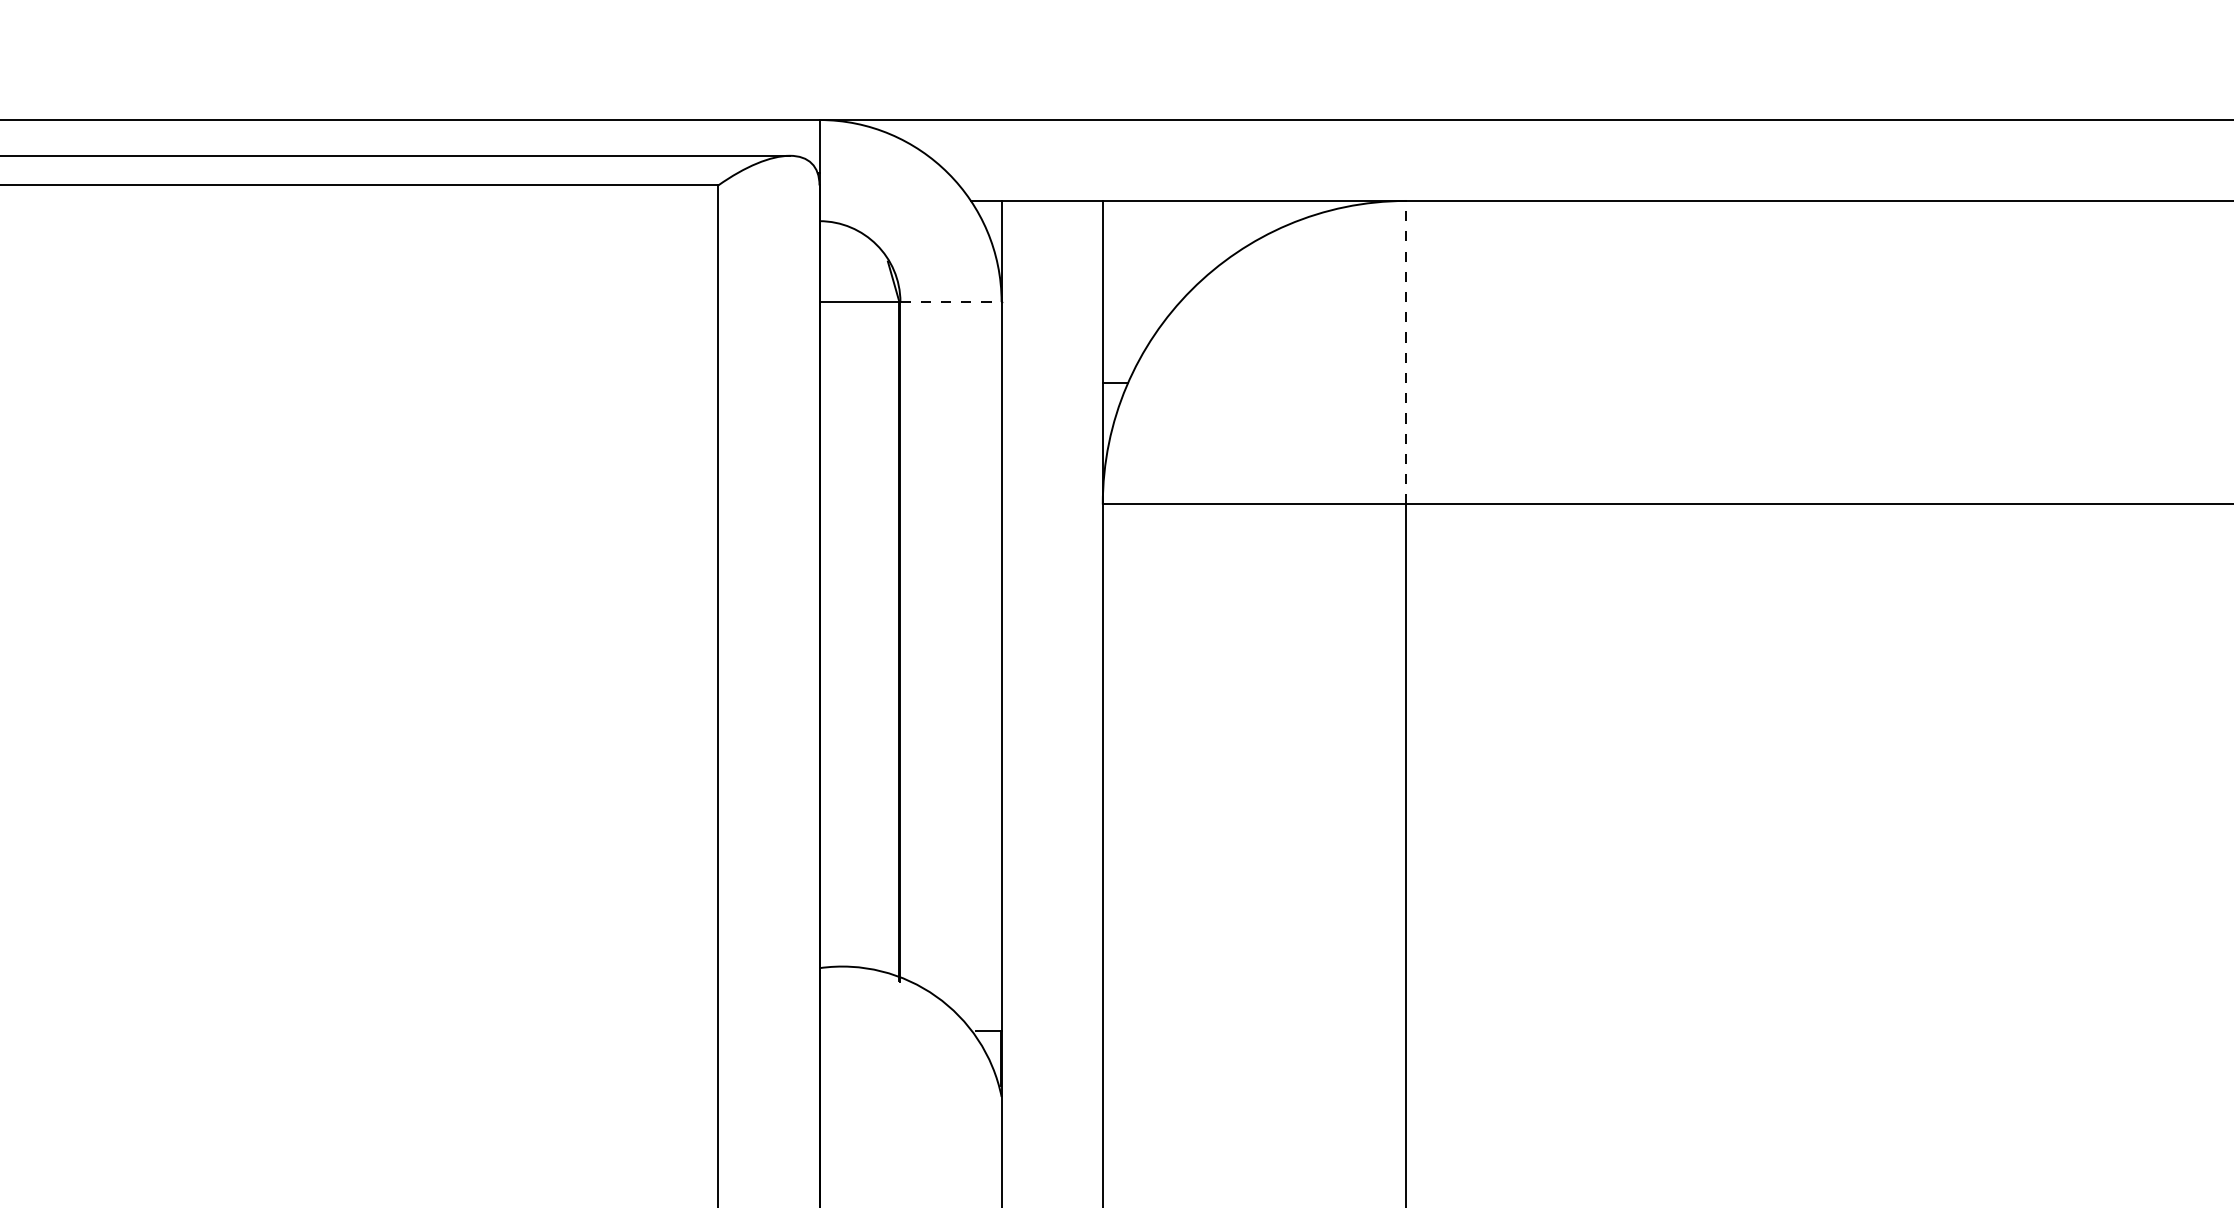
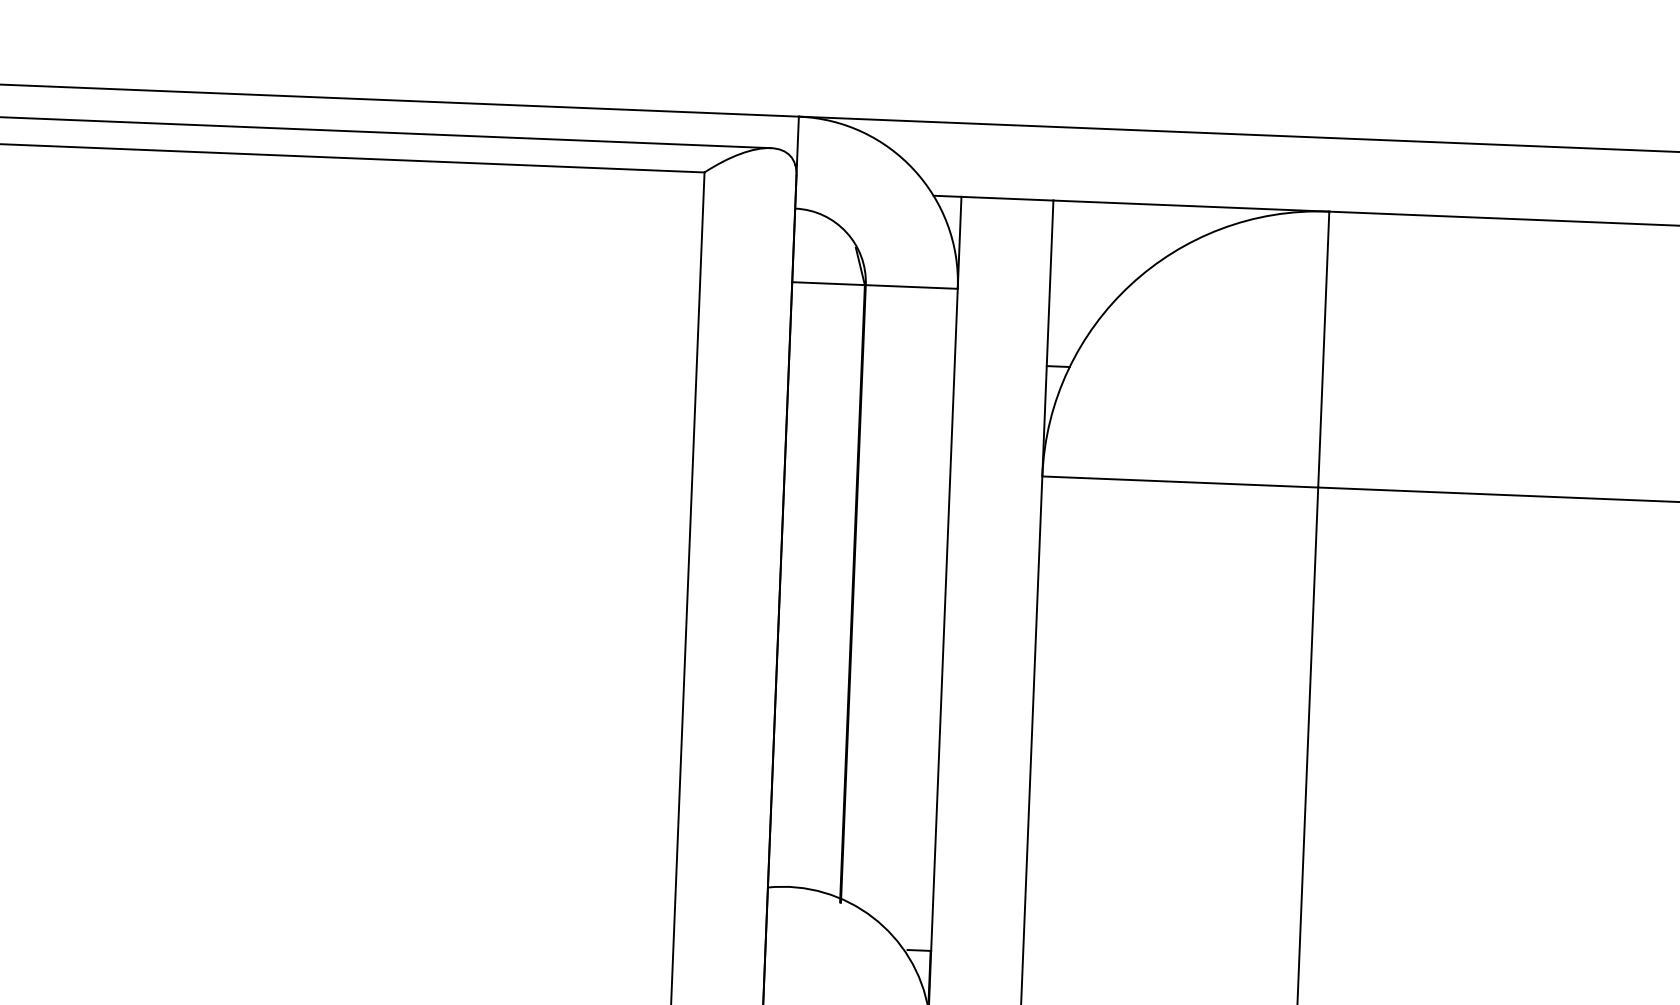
line: (951, 302) -> (912, 287), dashed -> solid
line: (1406, 352) -> (1323, 349), dashed -> solid

